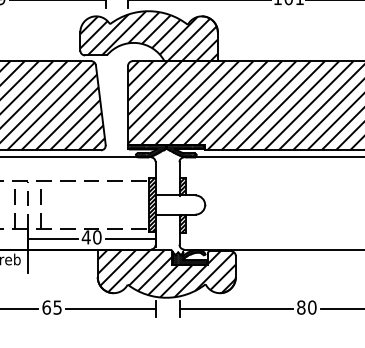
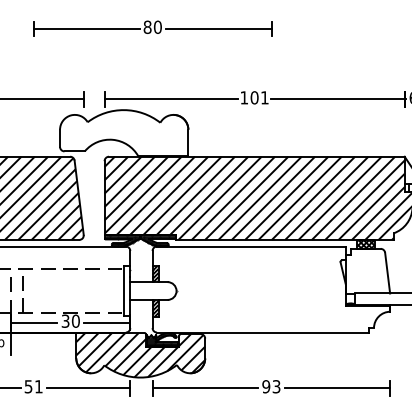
hatch: (149, 36) -> (124, 133), removed
hatch: (152, 204) -> (127, 290), removed
text: (86, 236) -> (65, 320), 40 -> 30
text: (51, 307) -> (33, 386), 65 -> 51
text: (306, 307) -> (271, 386), 80 -> 93

